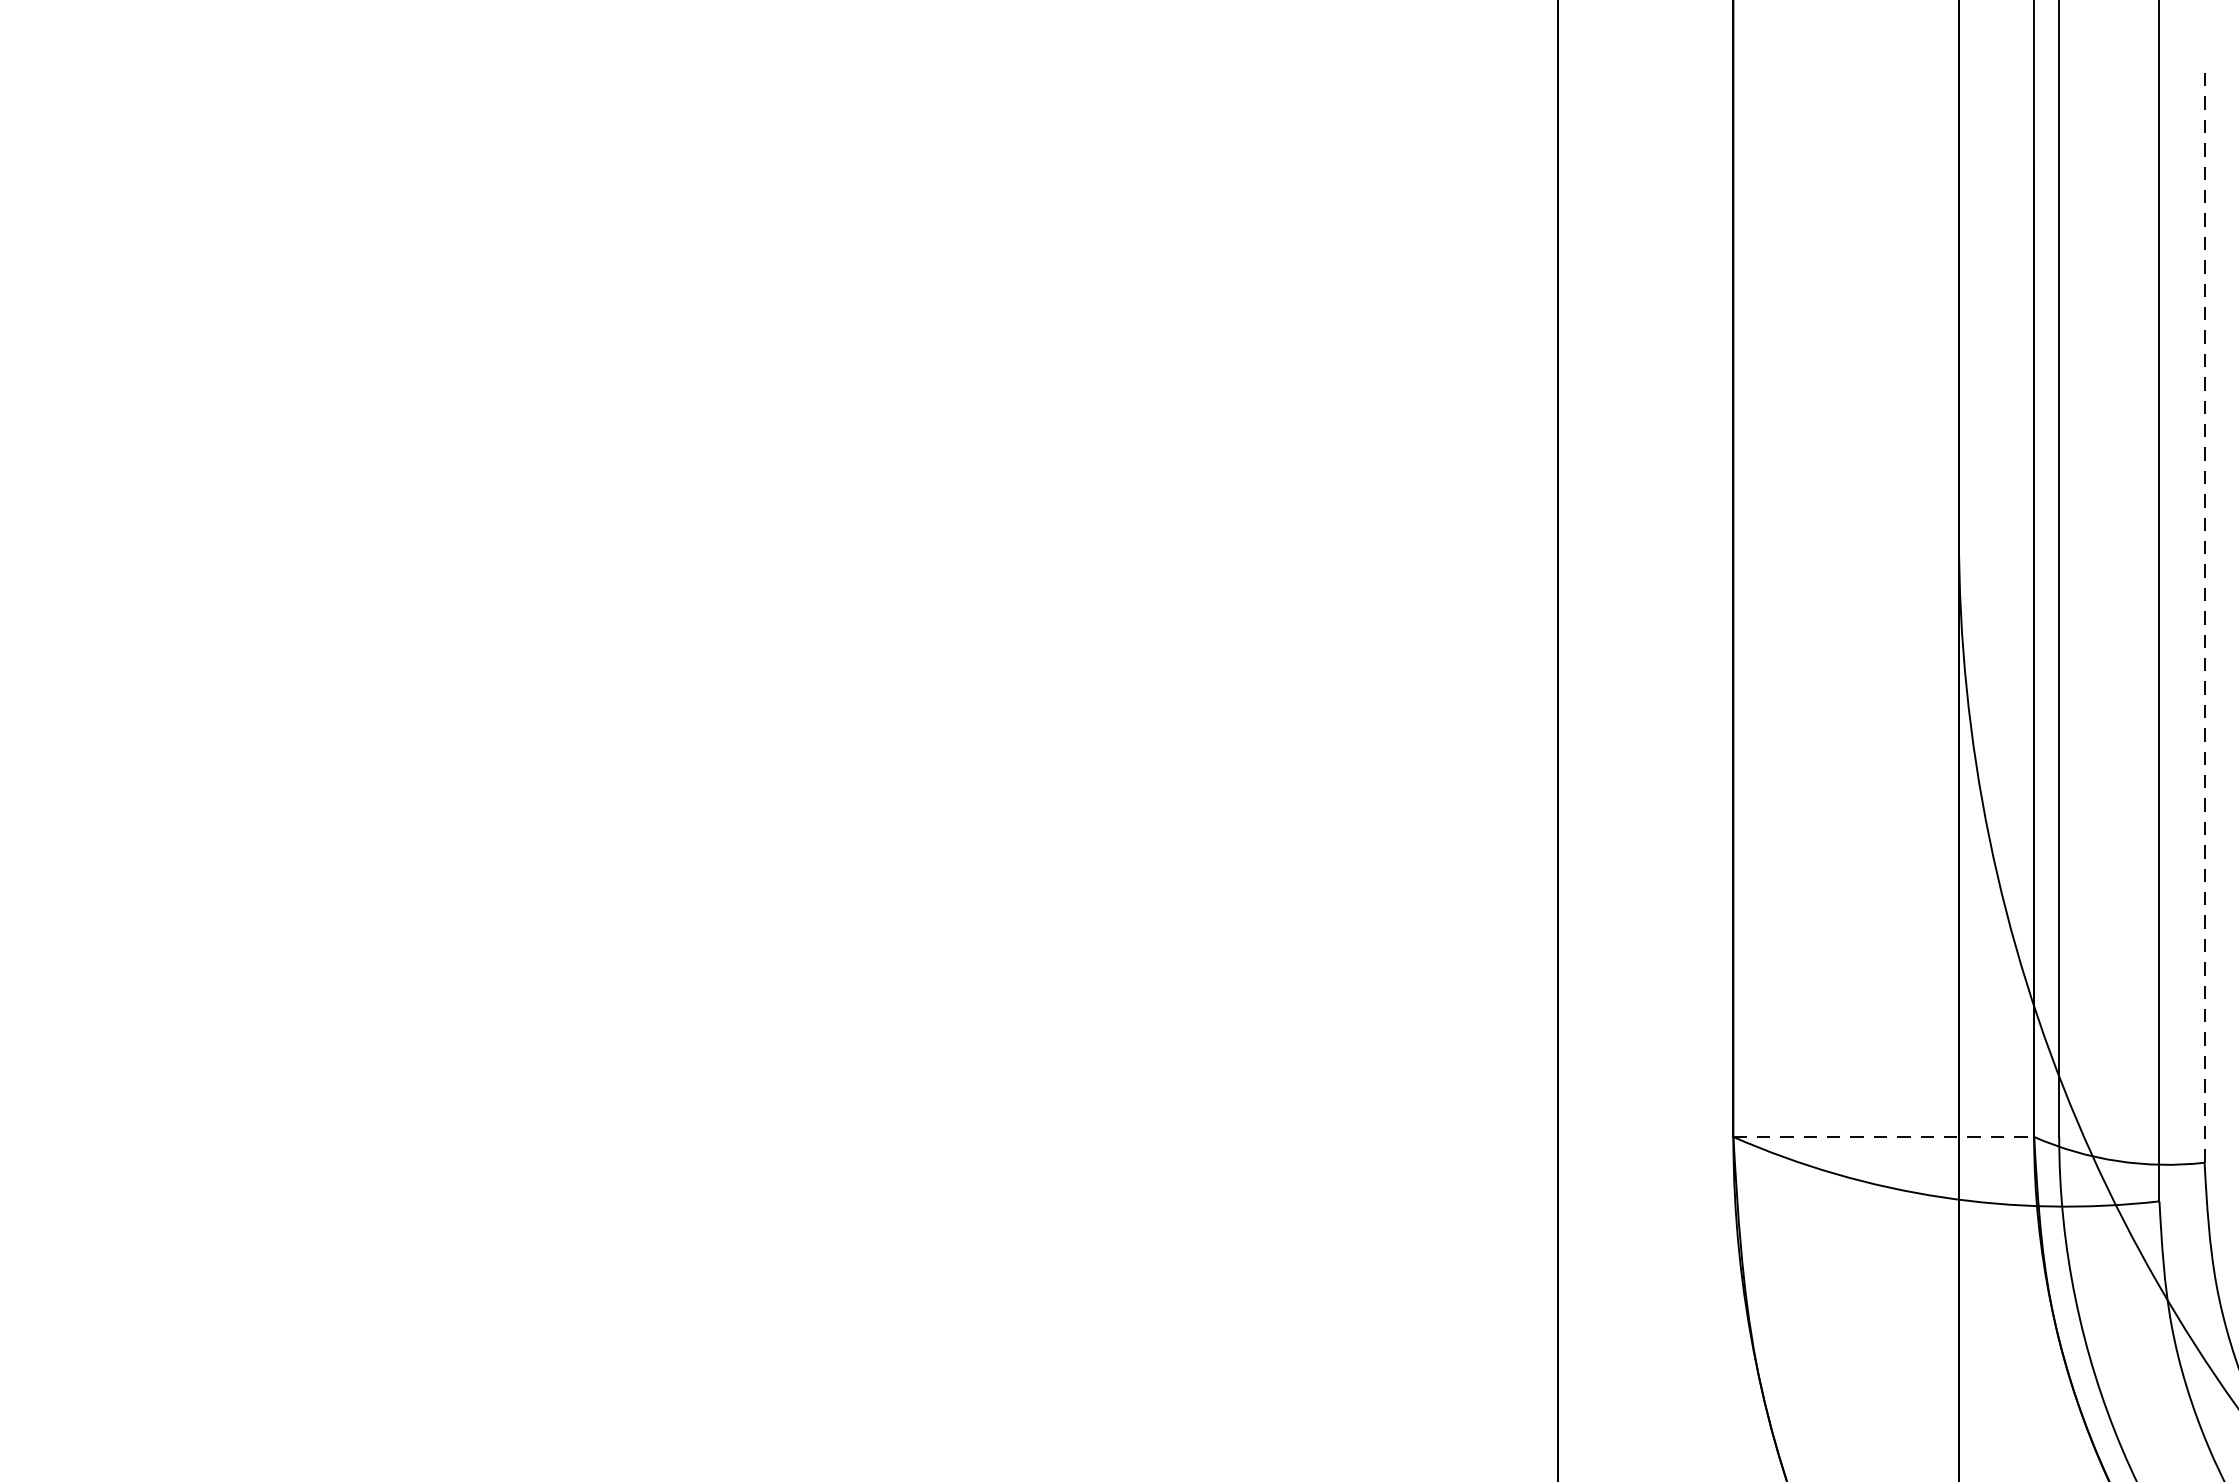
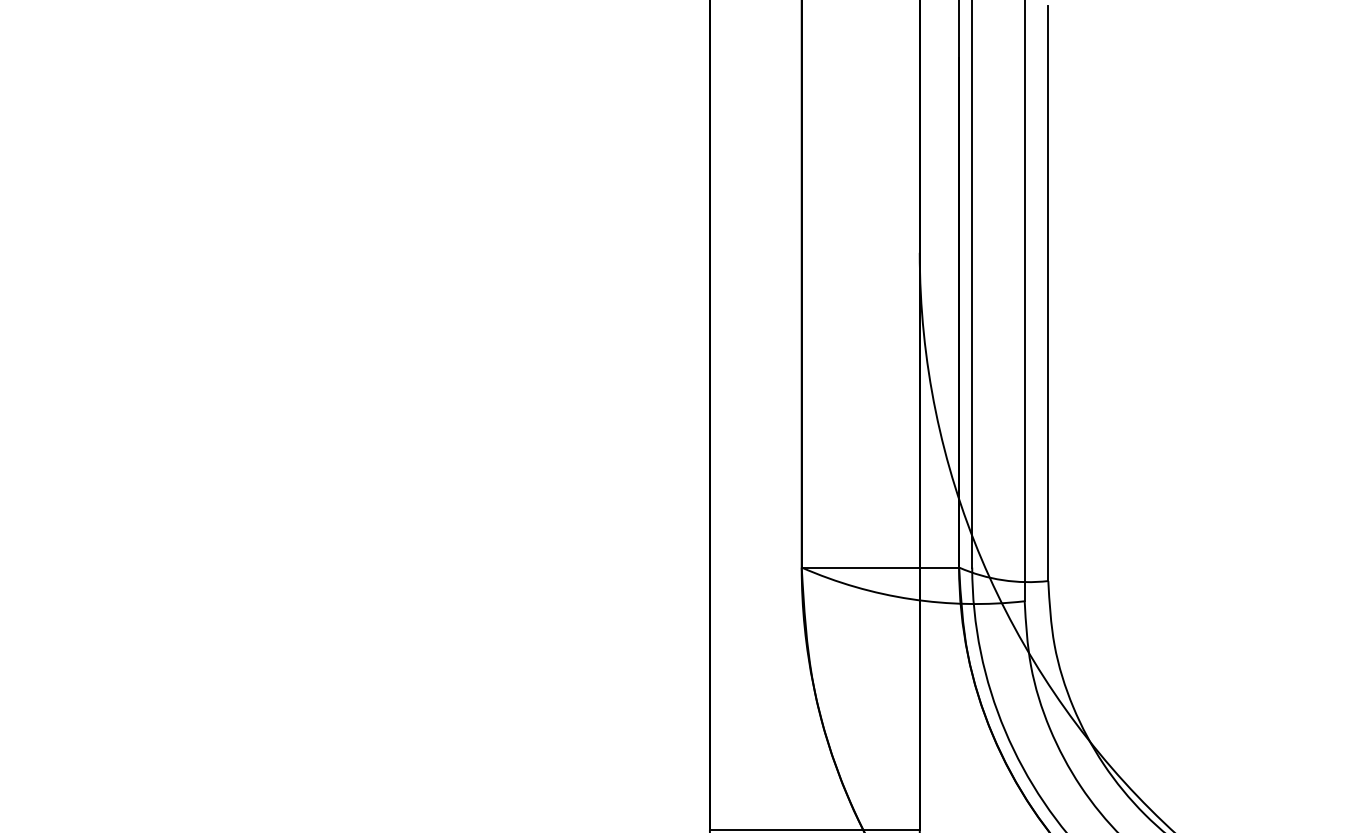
line: (2204, 613) -> (1048, 293), dashed -> solid
line: (1883, 1136) -> (880, 567), dashed -> solid

